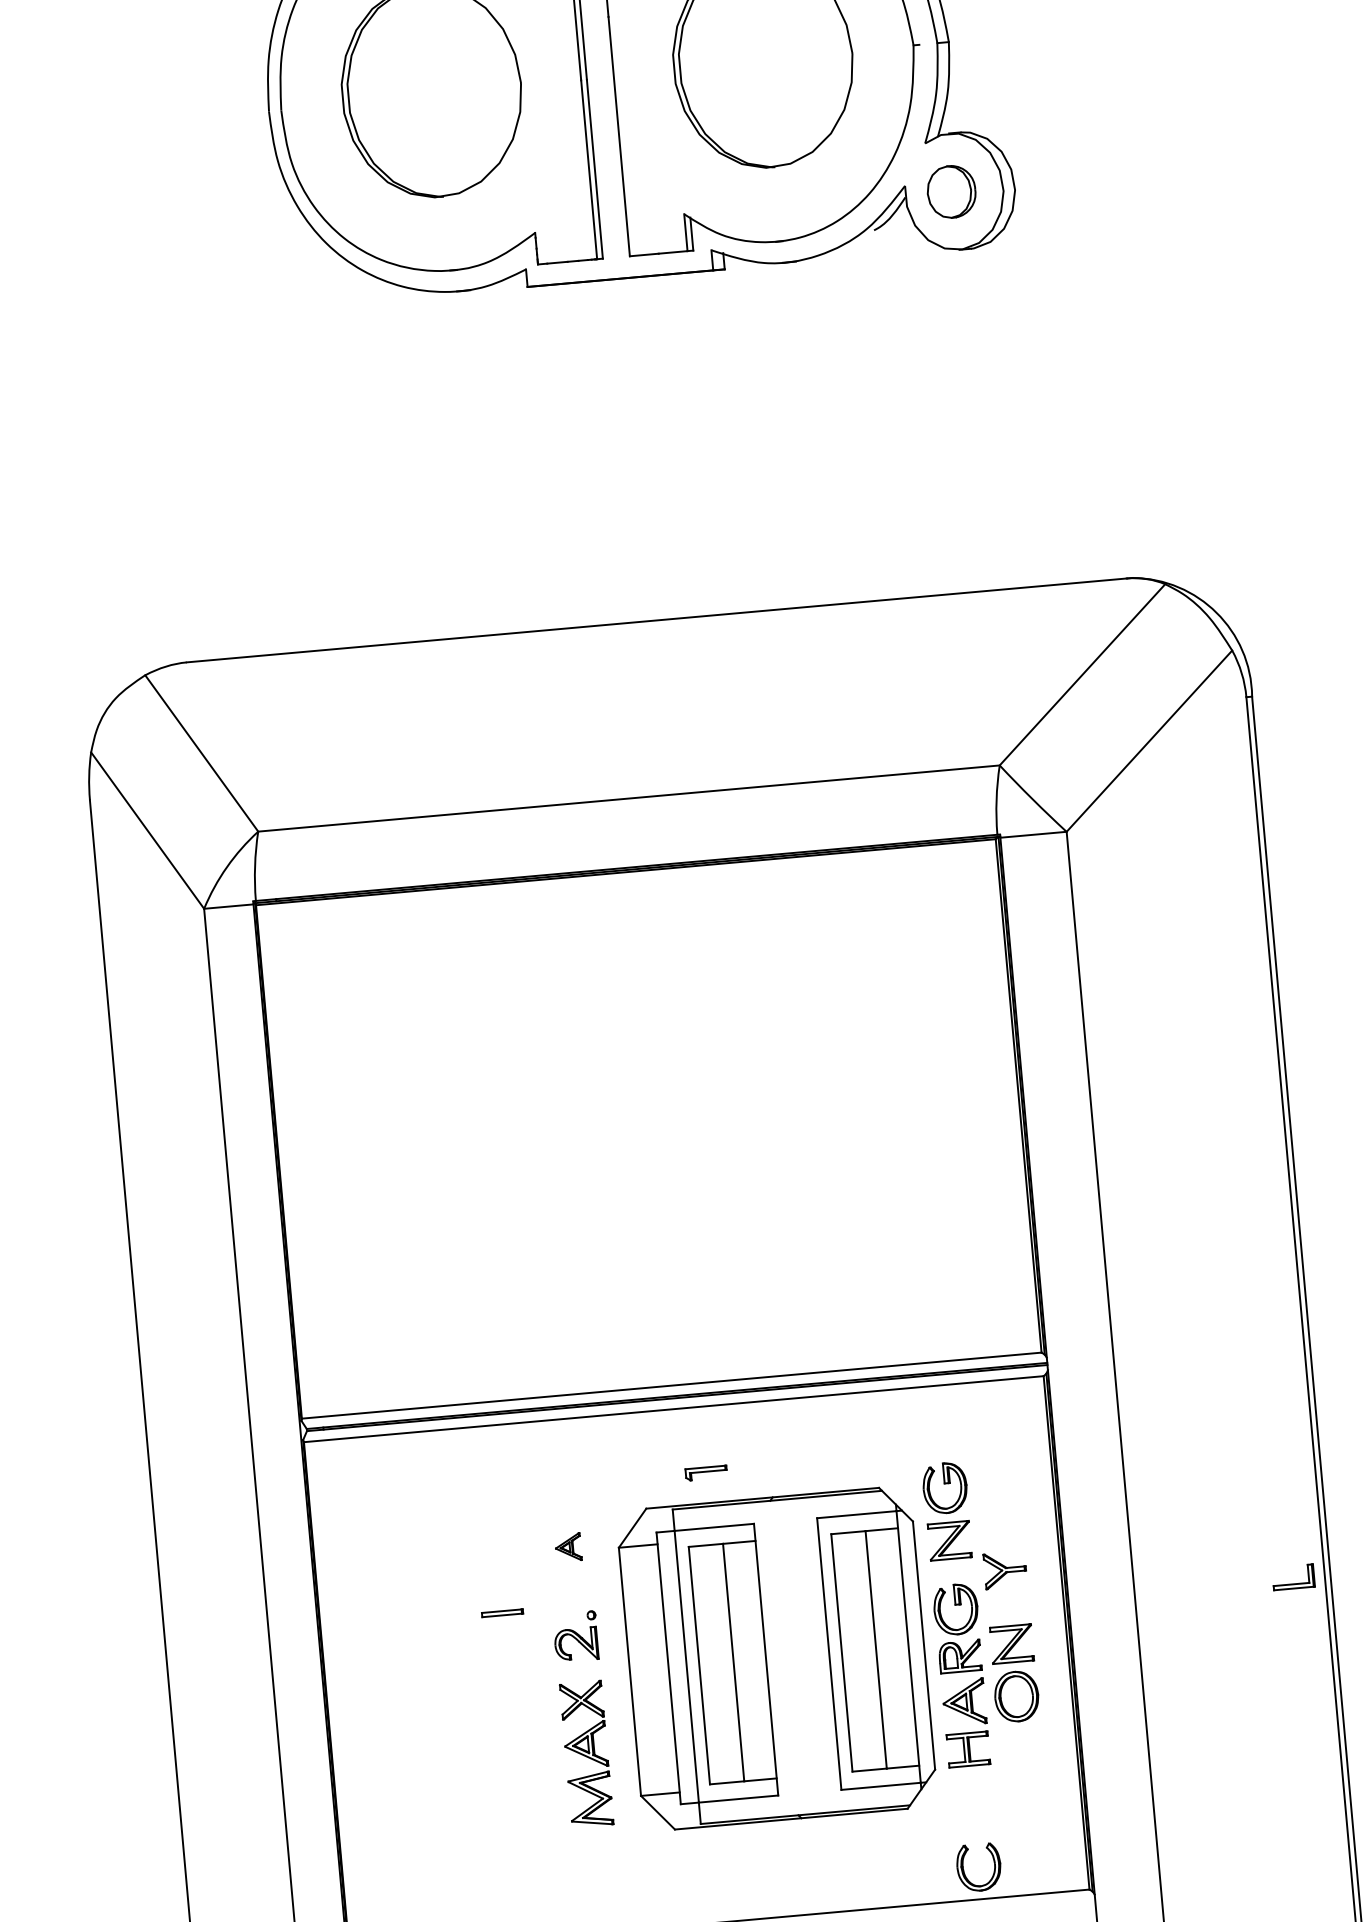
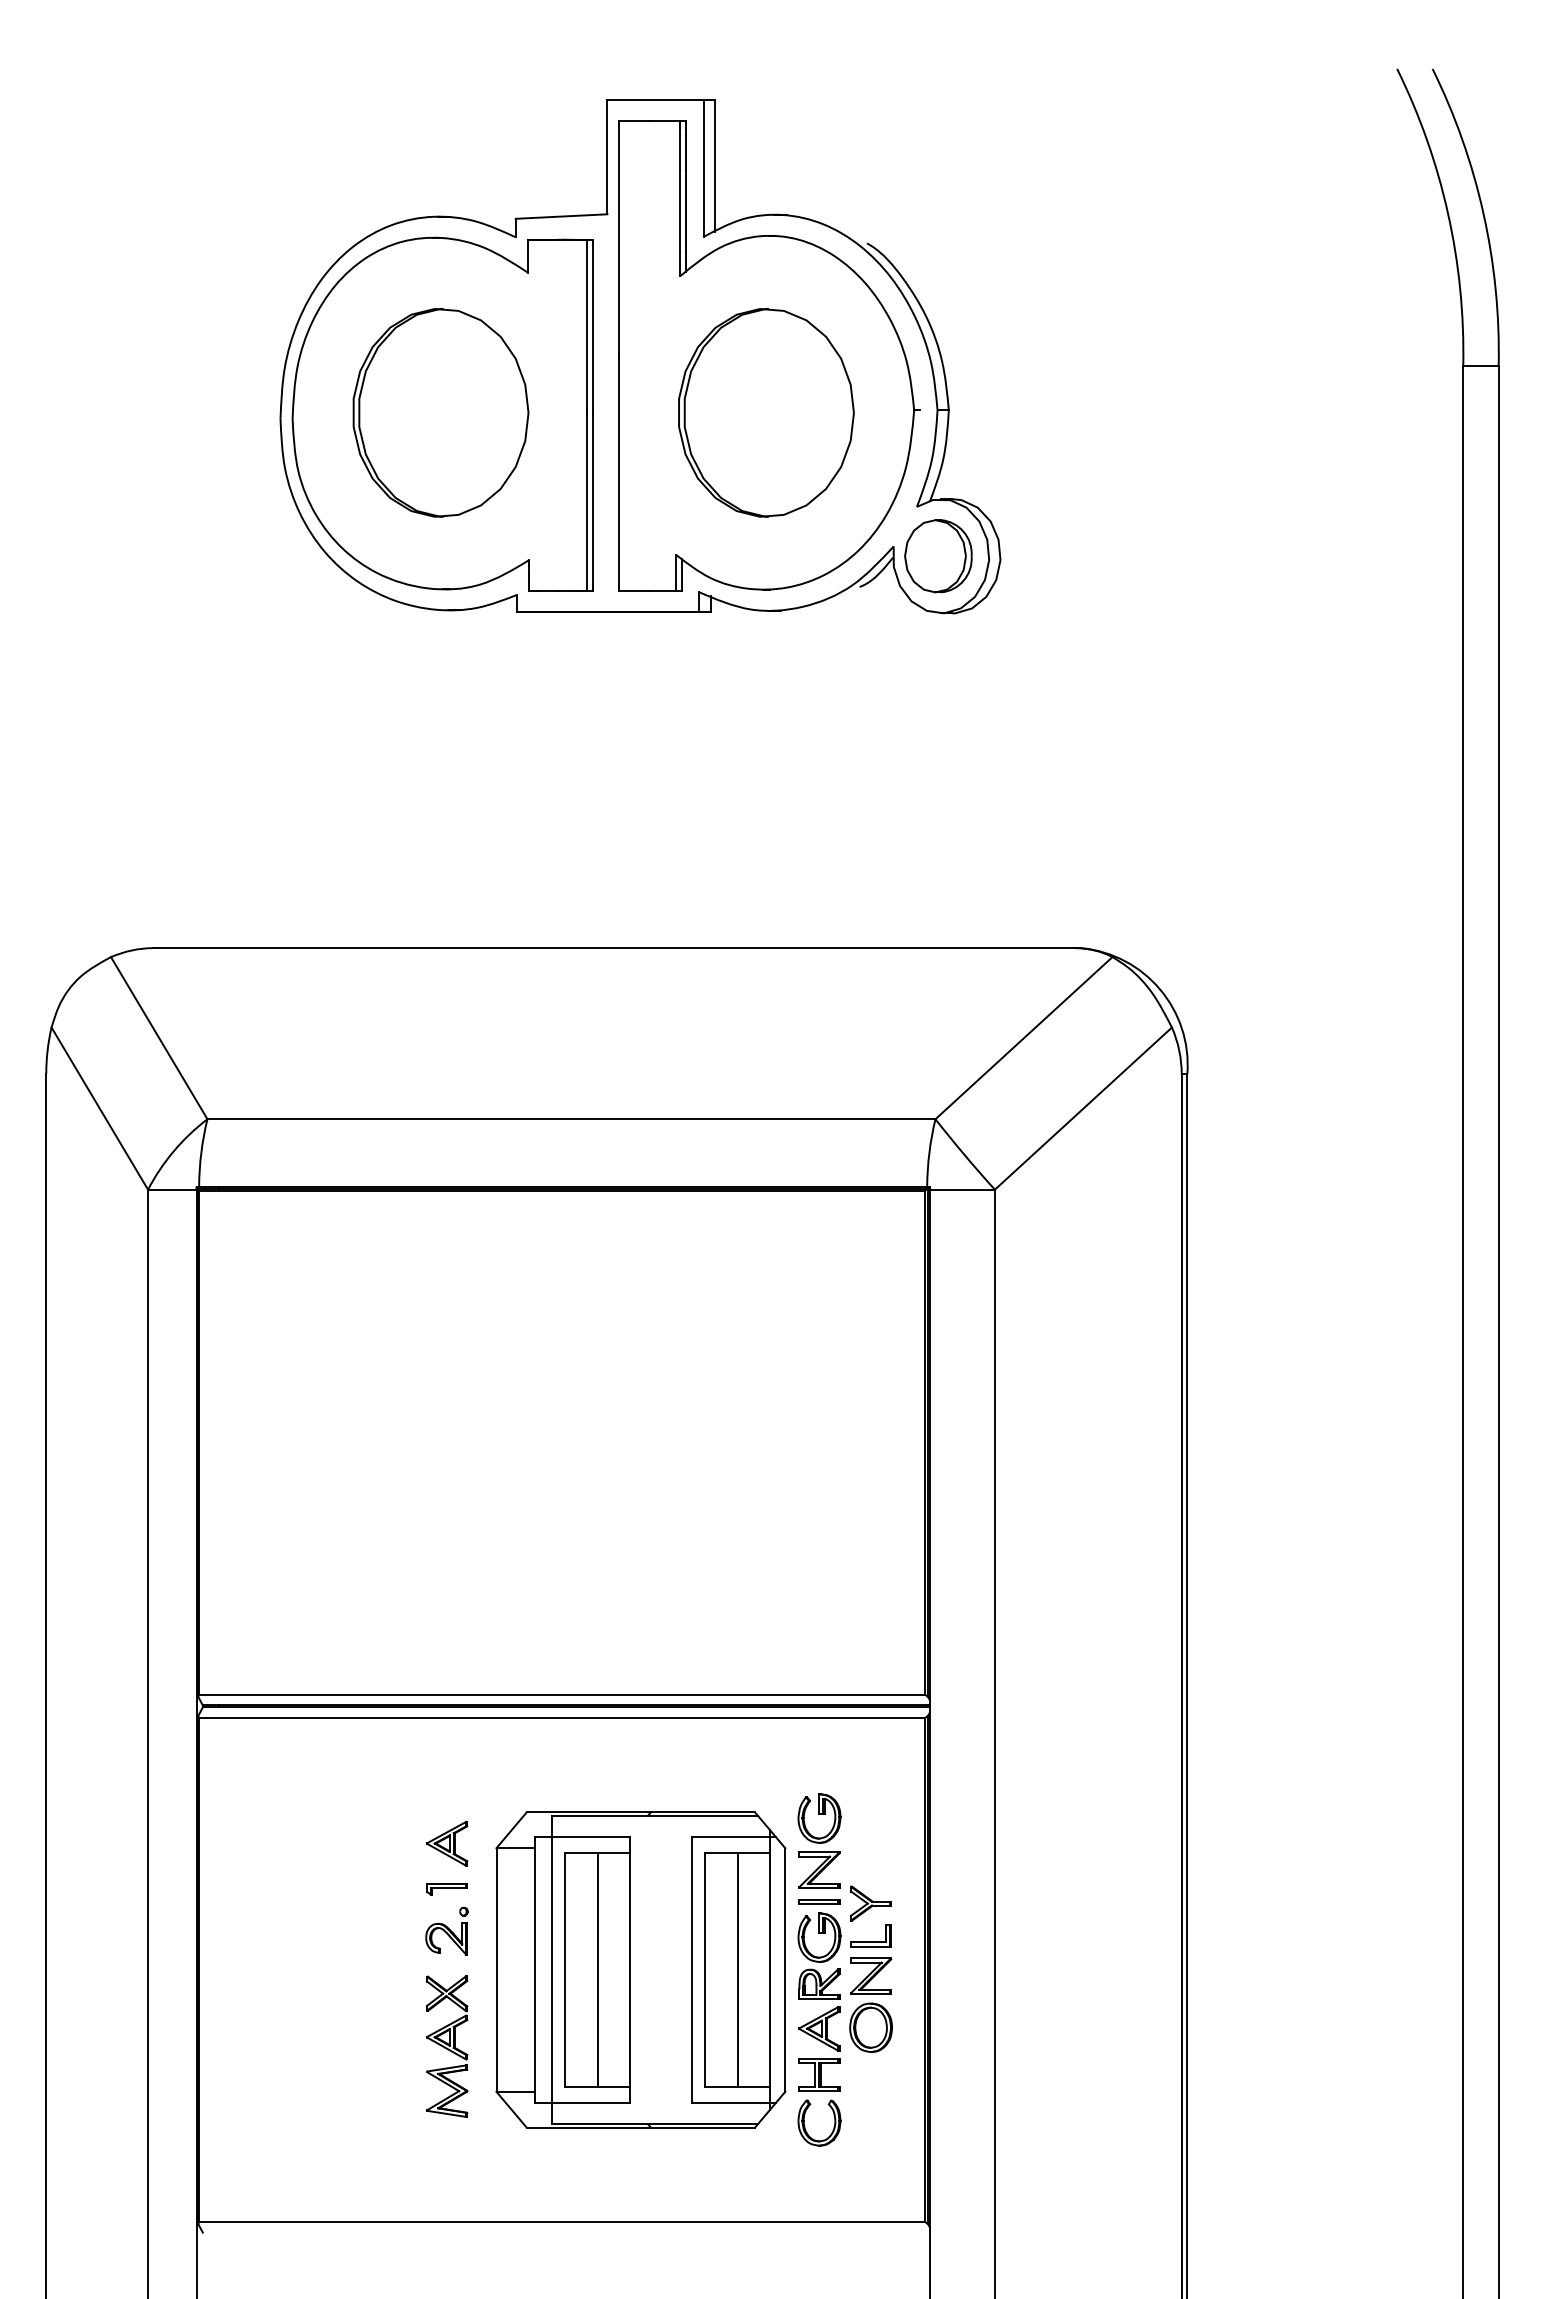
part: (951, 192) -> (938, 556), size x1.43
part: (705, 1473) -> (446, 1889), moved
part: (568, 1547) -> (447, 1843), size x1.67
part: (1292, 1577) -> (870, 1935), moved
part: (502, 1612) -> (819, 1901), moved
part: (965, 1872) -> (805, 2126), moved

